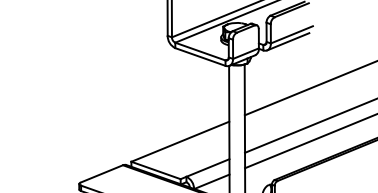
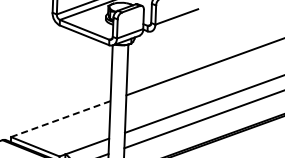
line: (288, 41) -> (173, 23), removed
line: (180, 141) -> (60, 118), solid -> dashed

